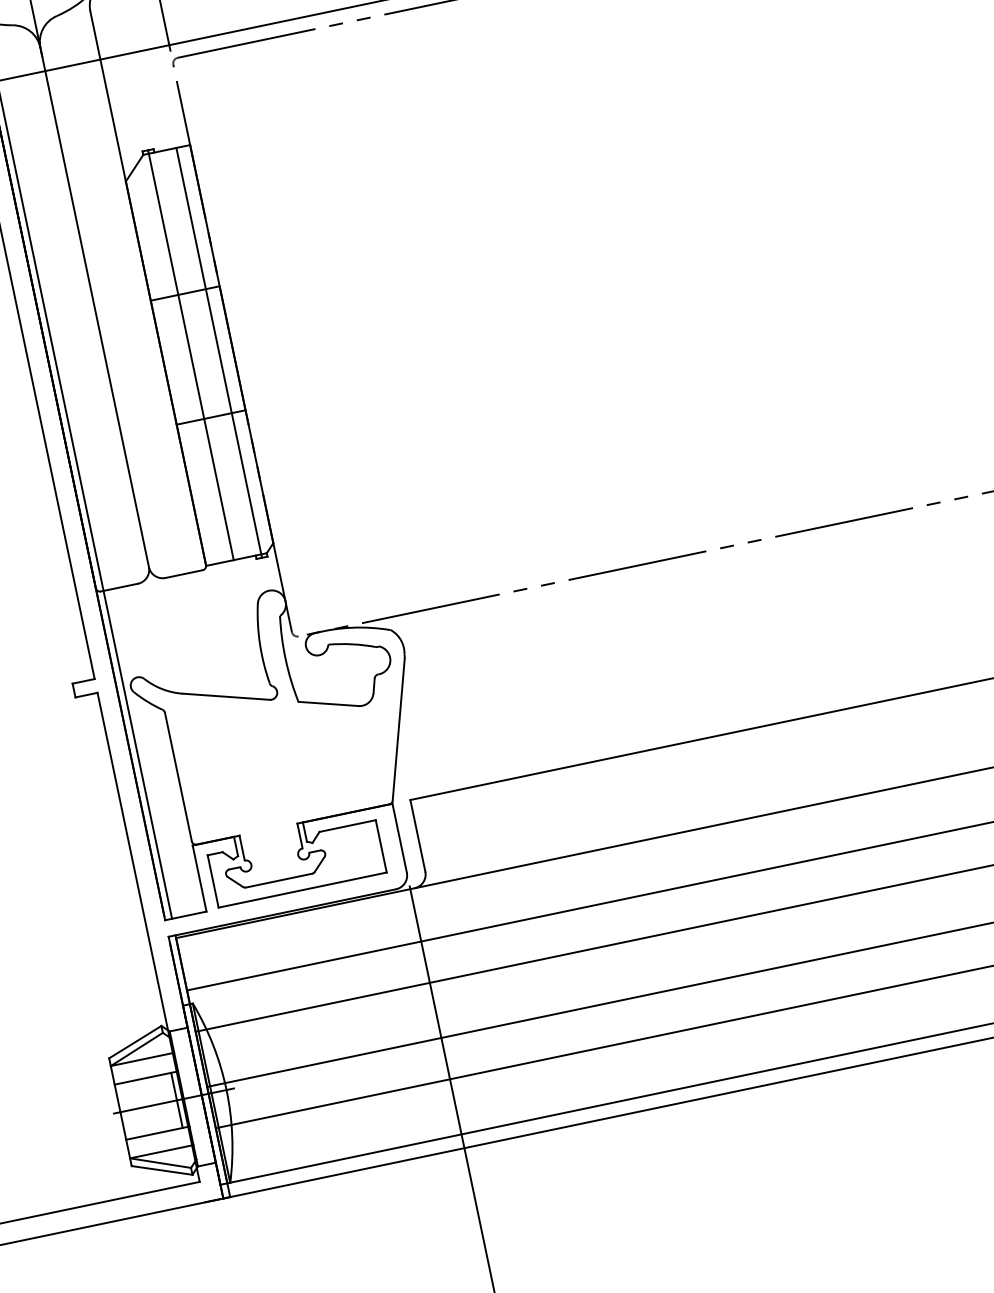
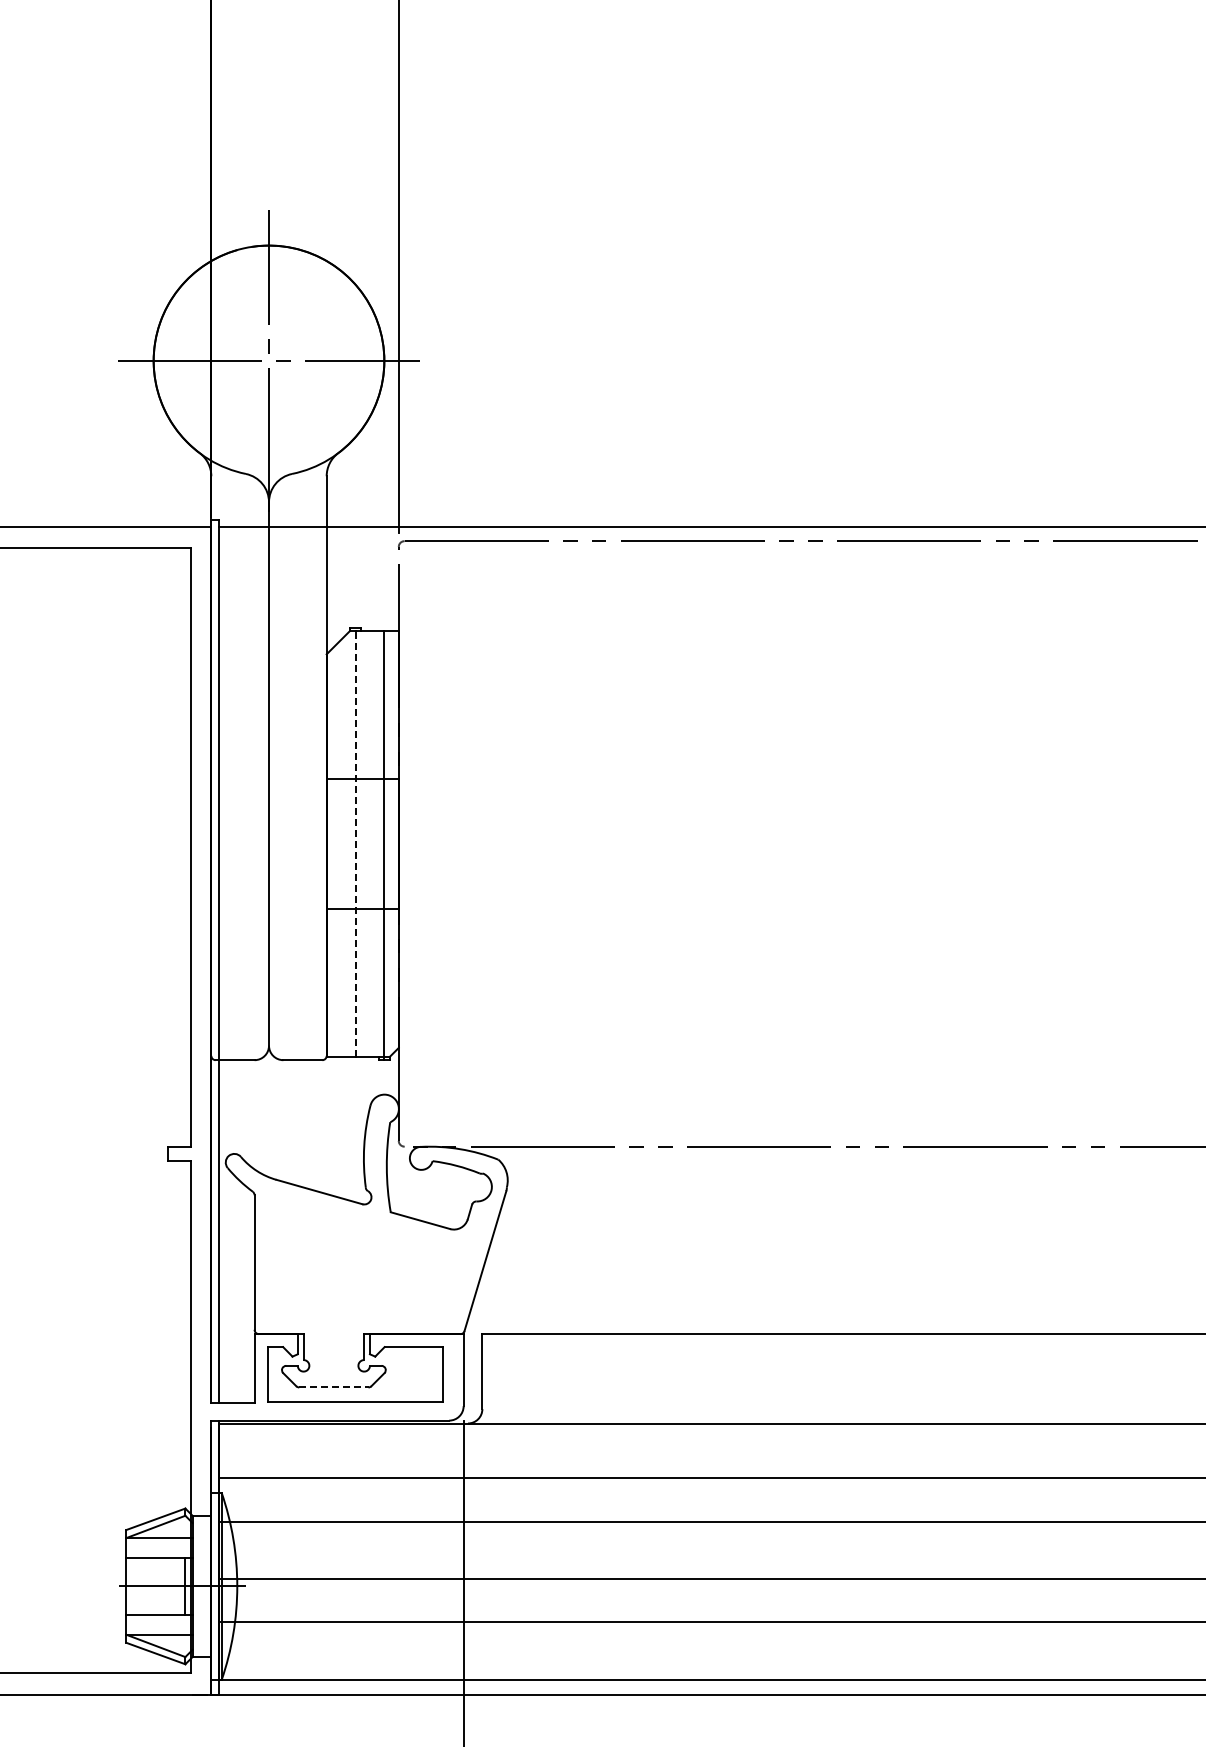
line: (190, 354) -> (355, 841), solid -> dashed
line: (278, 880) -> (333, 1387), solid -> dashed

